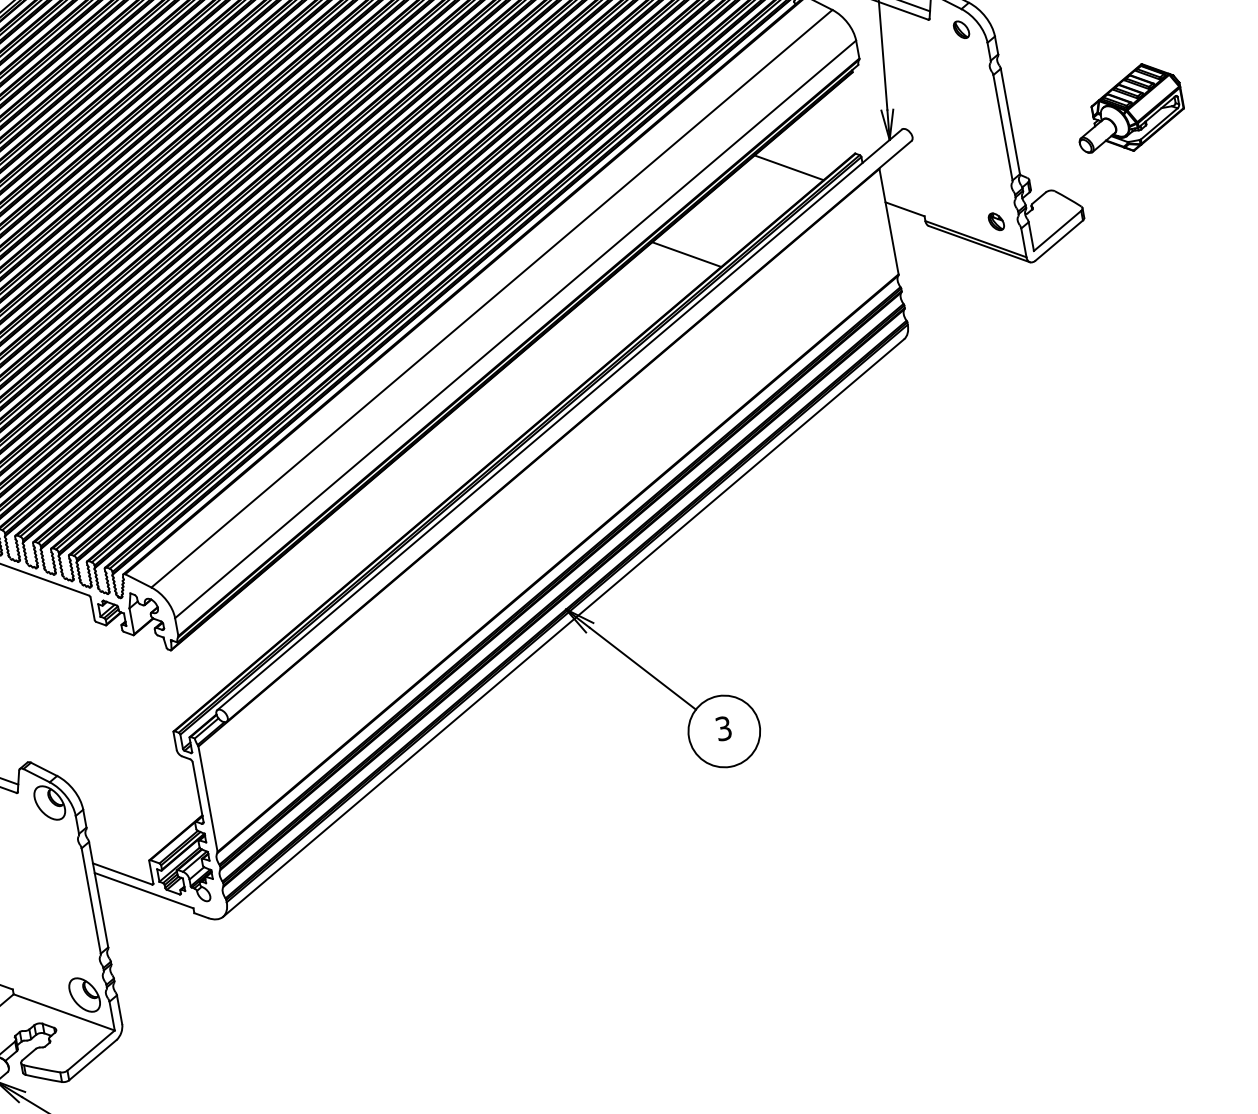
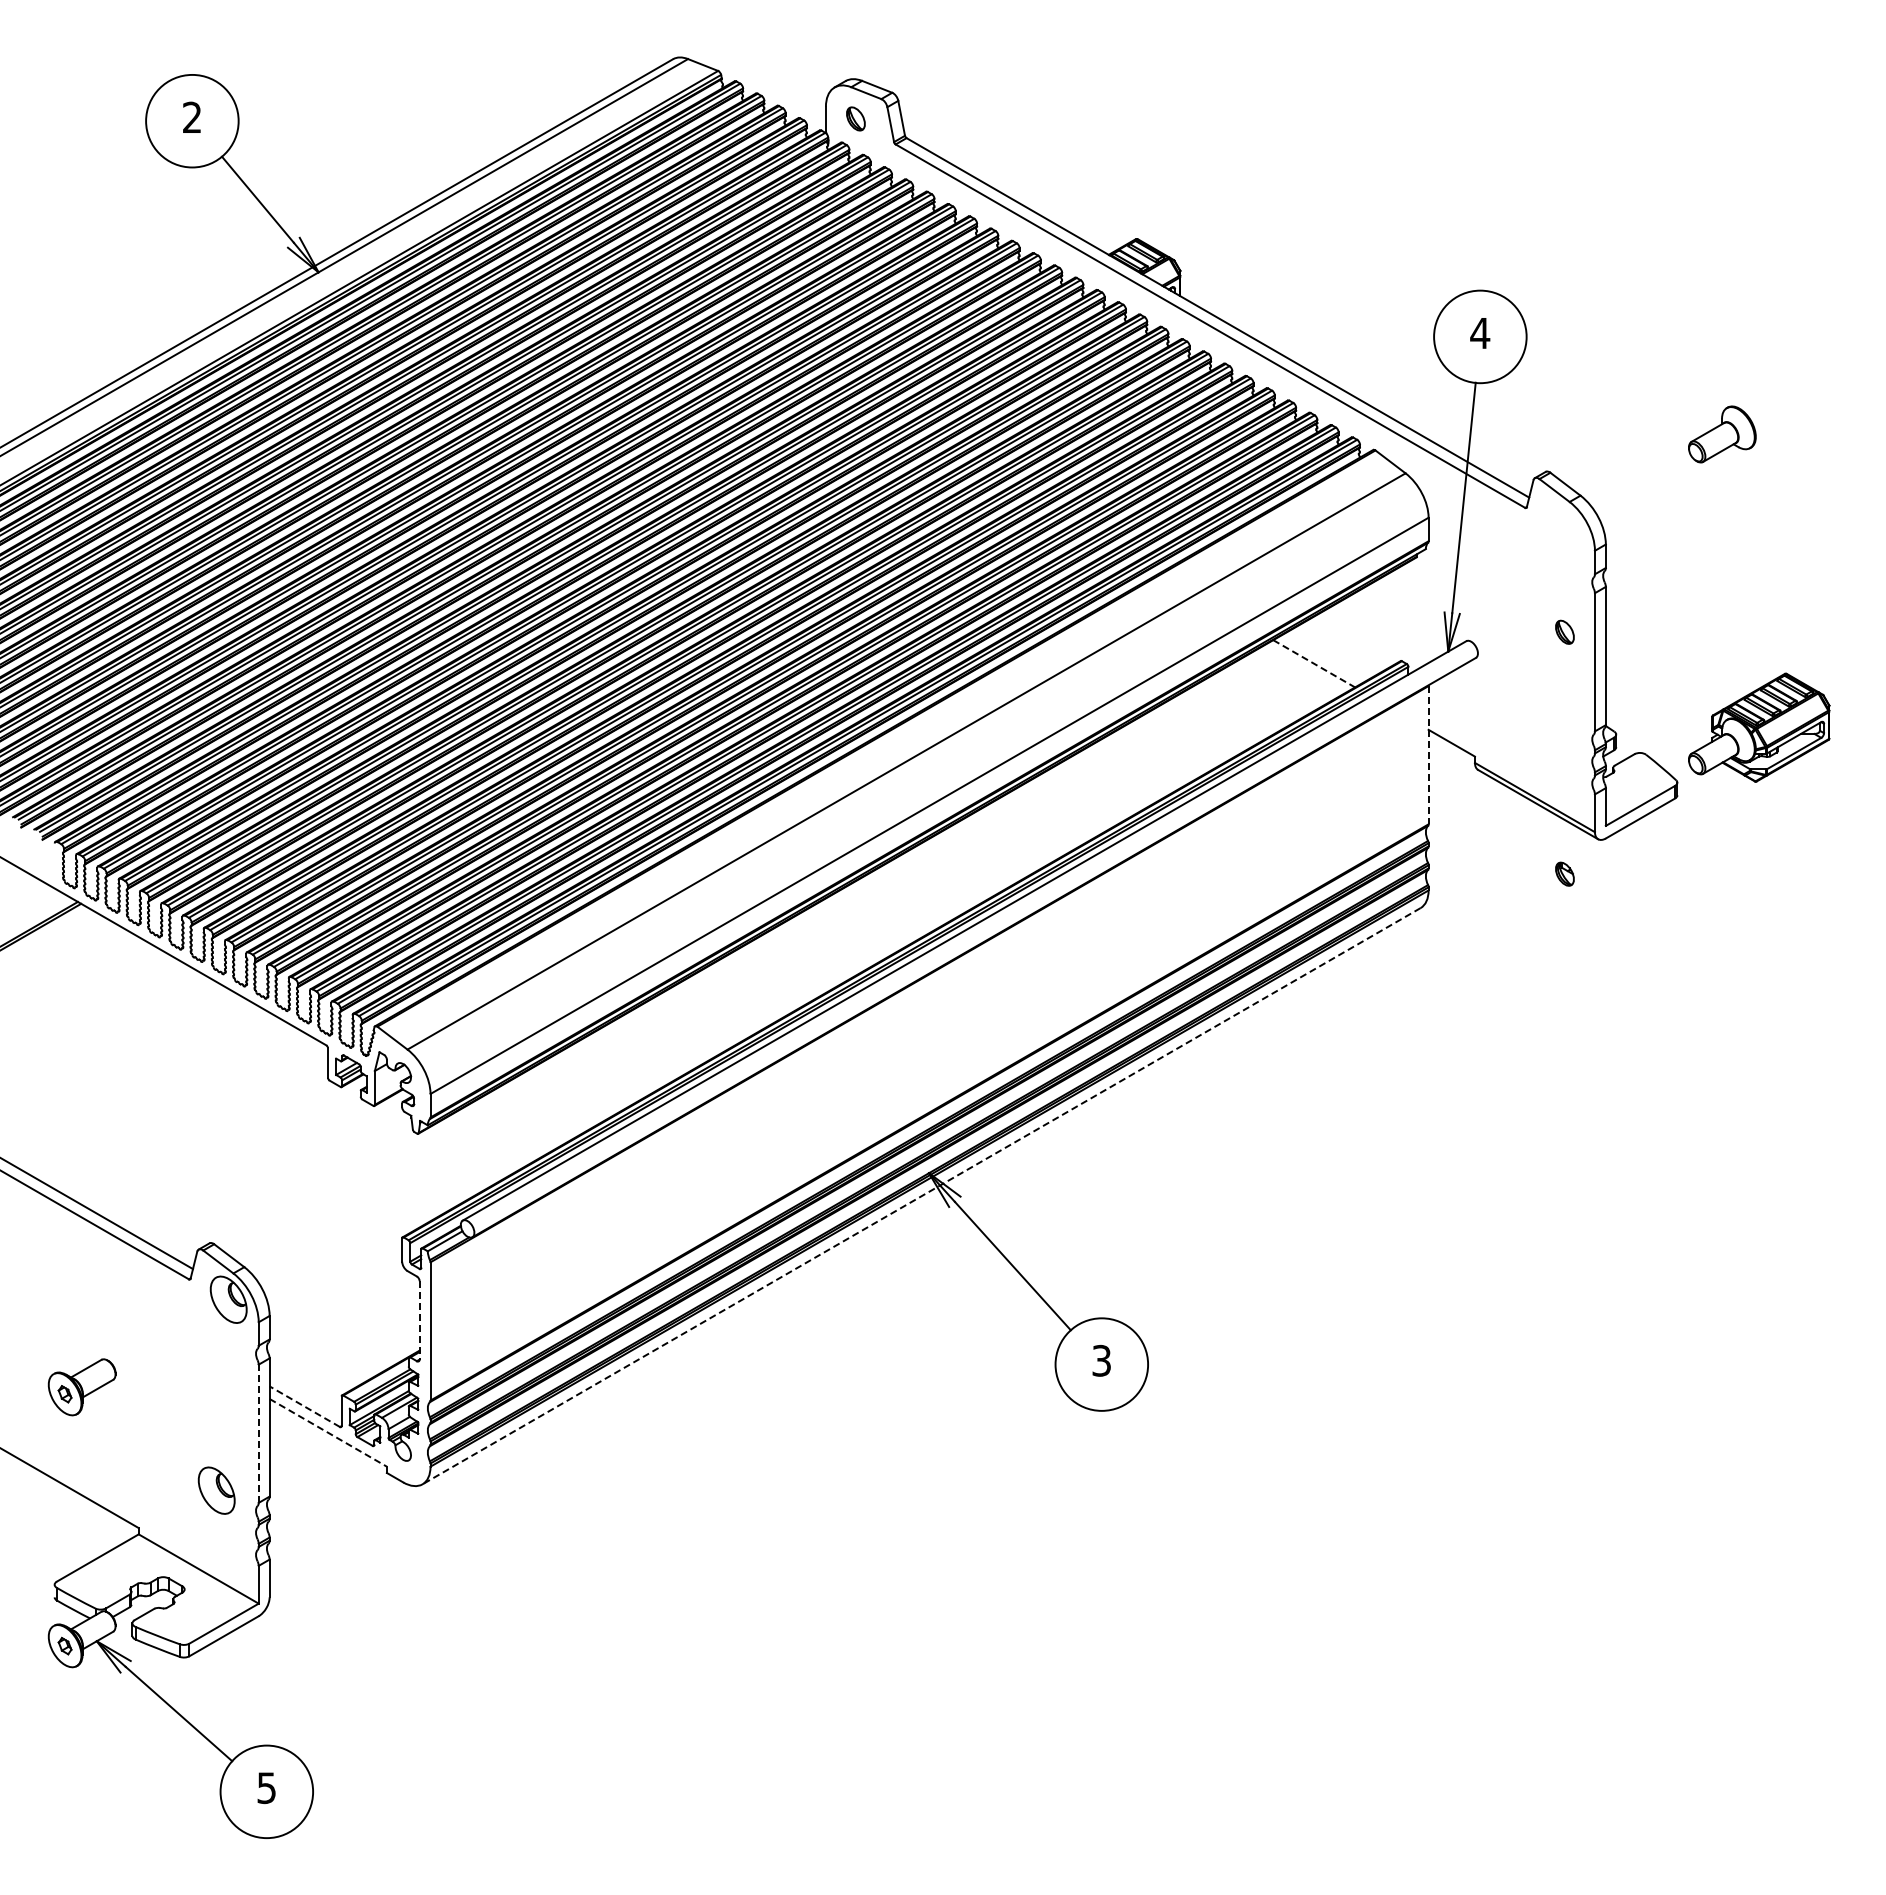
part: (961, 29) -> (1564, 631), moved
part: (1129, 108) -> (1759, 727), moved
line: (789, 168) -> (1314, 664), solid -> dashed
line: (888, 221) -> (1428, 755), solid -> dashed
part: (995, 221) -> (1564, 873), moved
line: (687, 254) -> (1164, 750), removed
line: (563, 628) -> (921, 1196), solid -> dashed
line: (198, 792) -> (419, 1320), solid -> dashed
line: (122, 873) -> (304, 1406), solid -> dashed
line: (144, 890) -> (328, 1432), solid -> dashed
line: (91, 900) -> (258, 1433), solid -> dashed
part: (84, 994) -> (216, 1490), moved

